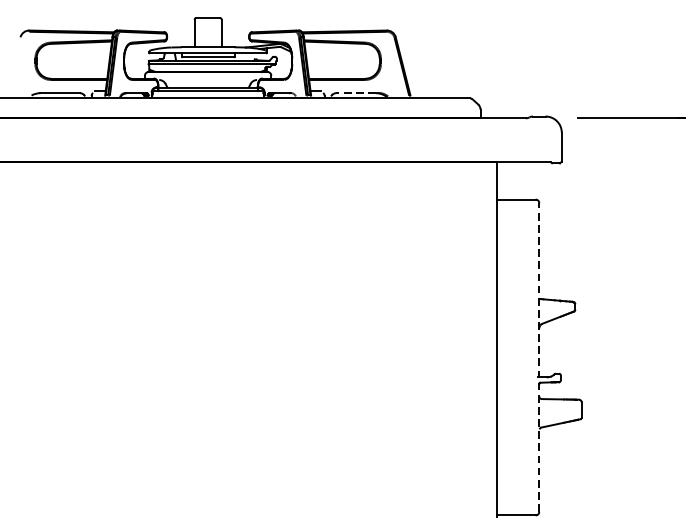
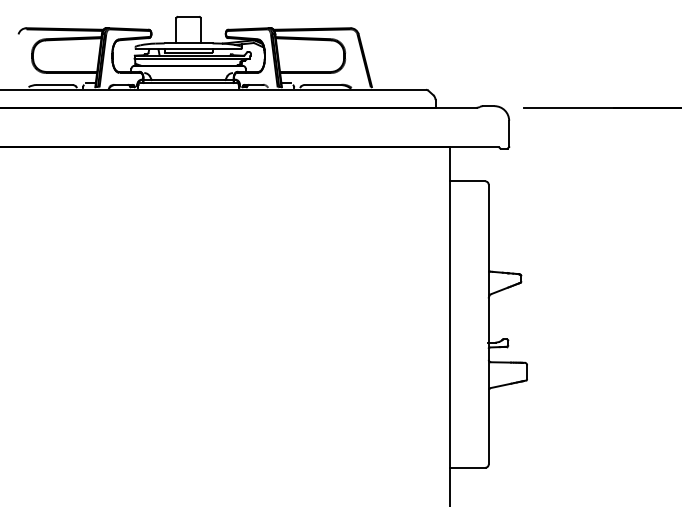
line: (355, 93) -> (322, 85), dashed -> solid
line: (539, 357) -> (488, 324), dashed -> solid

